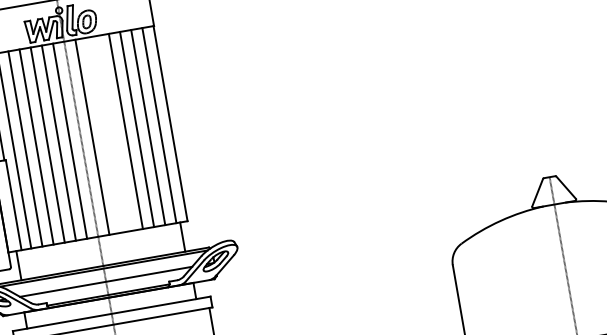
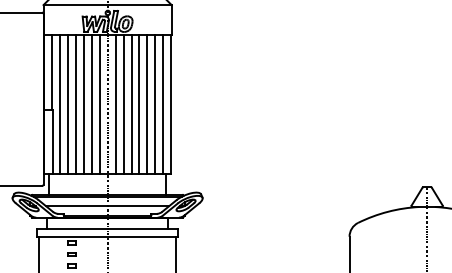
line: (114, 133) -> (131, 104), added
line: (103, 135) -> (123, 104), added

